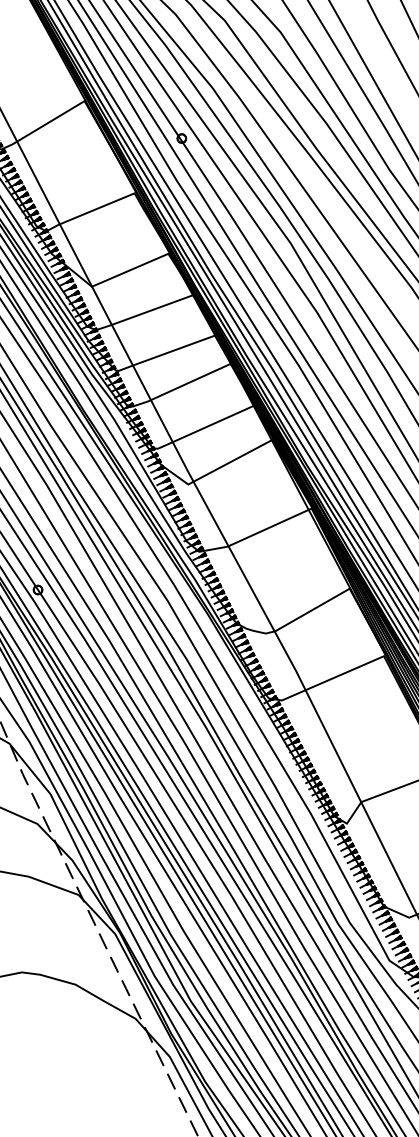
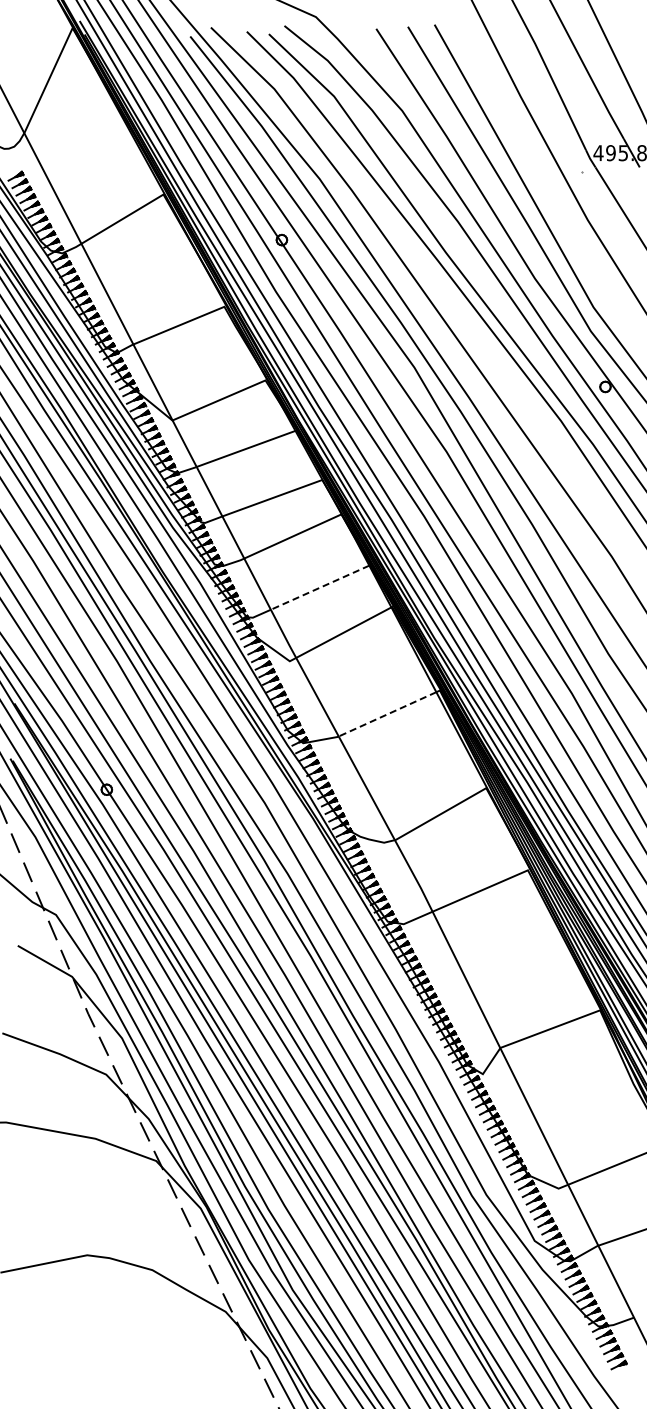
line: (213, 423) -> (320, 587), solid -> dashed
line: (268, 528) -> (387, 714), solid -> dashed

